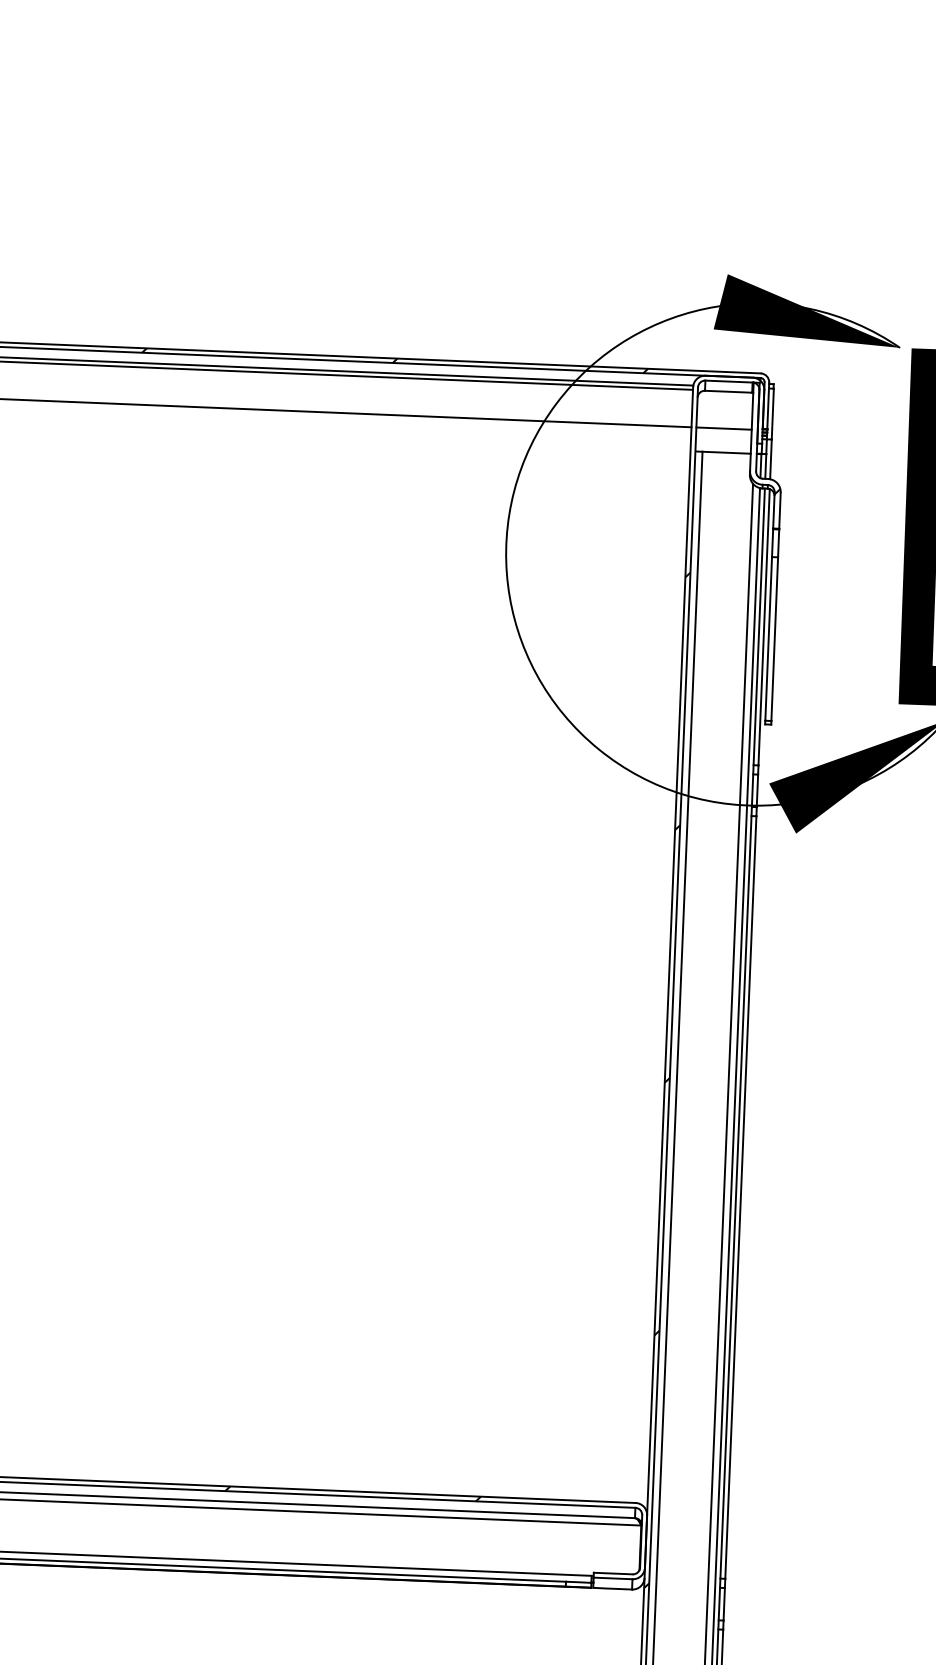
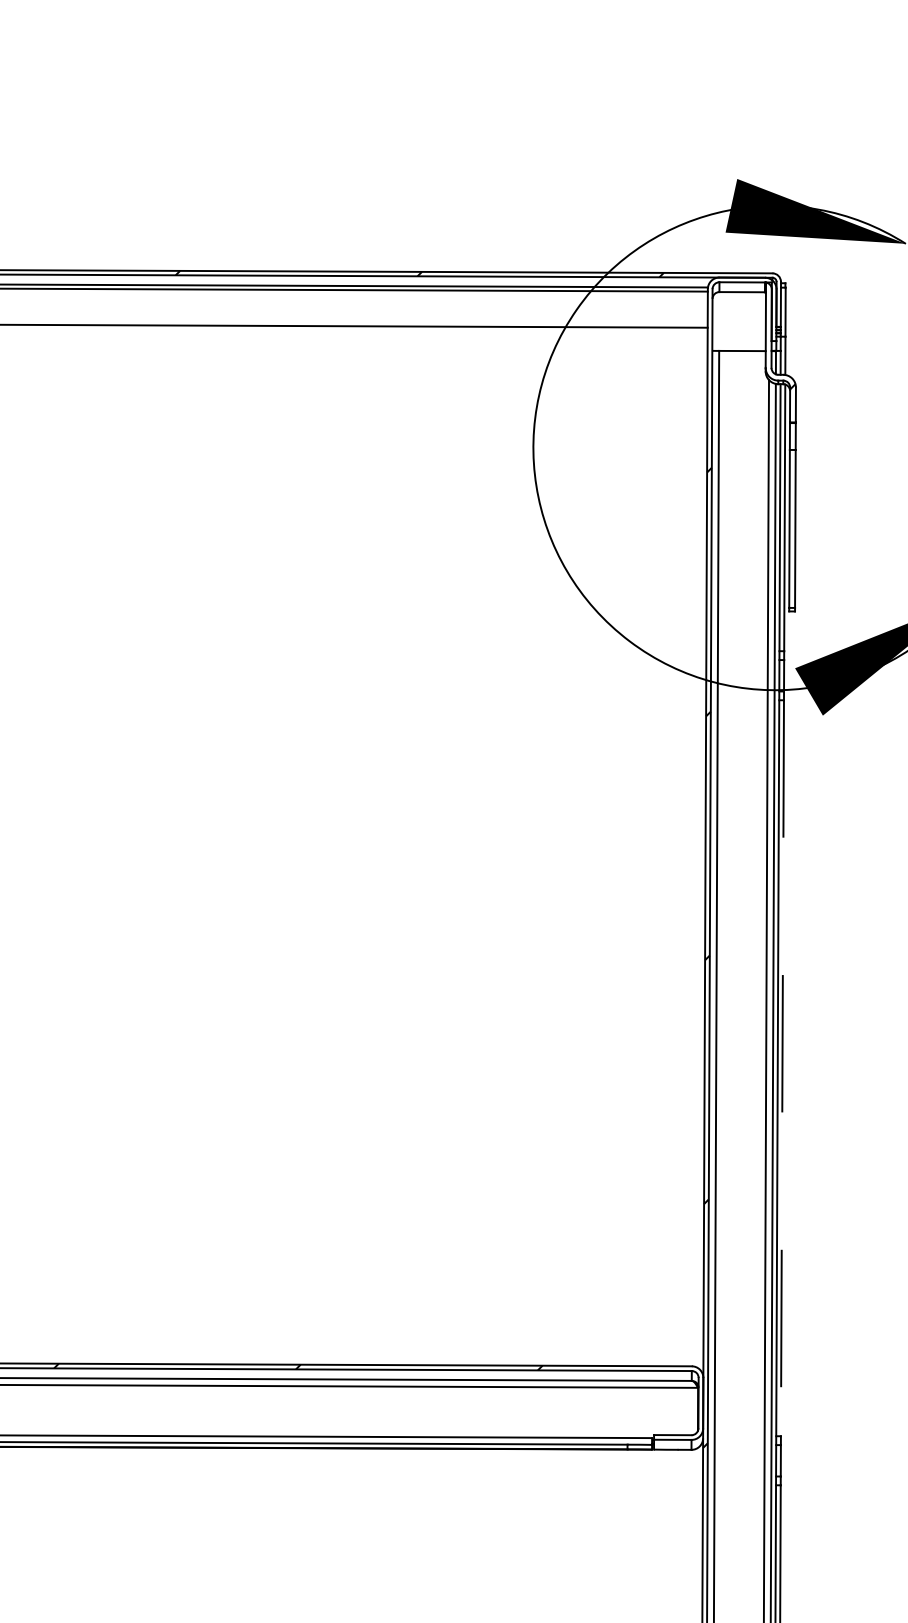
line: (723, 428) -> (738, 327), removed
line: (740, 1197) -> (782, 1068), solid -> dashed

